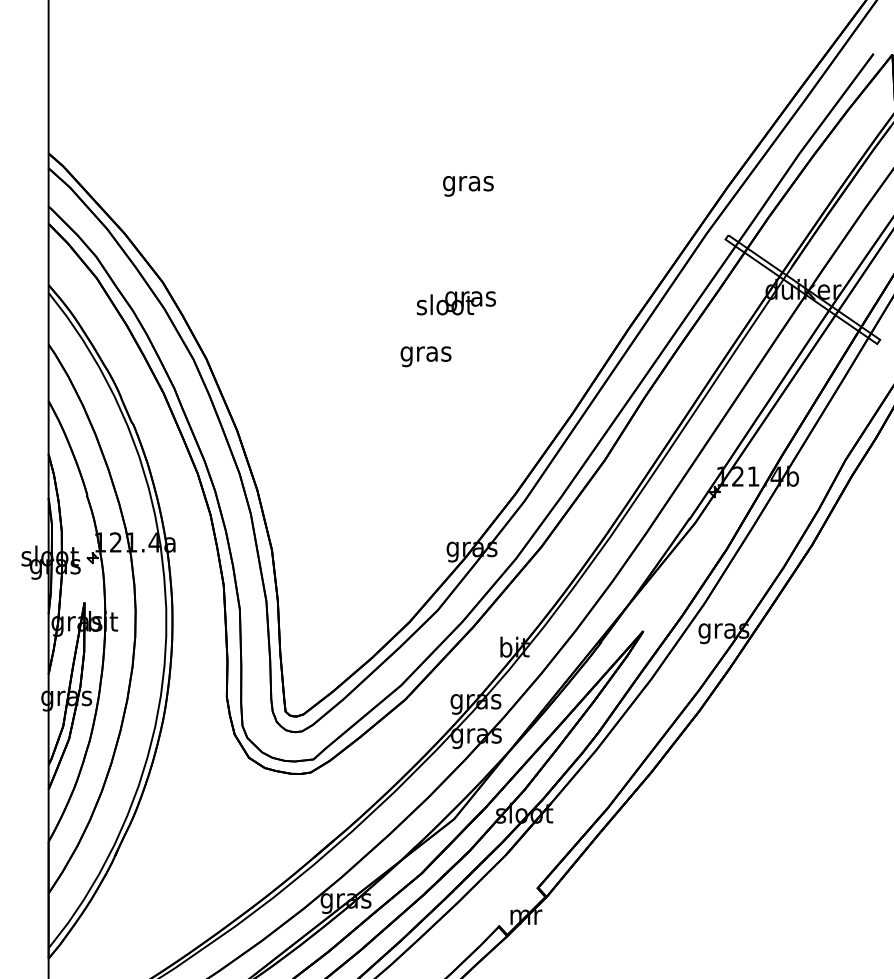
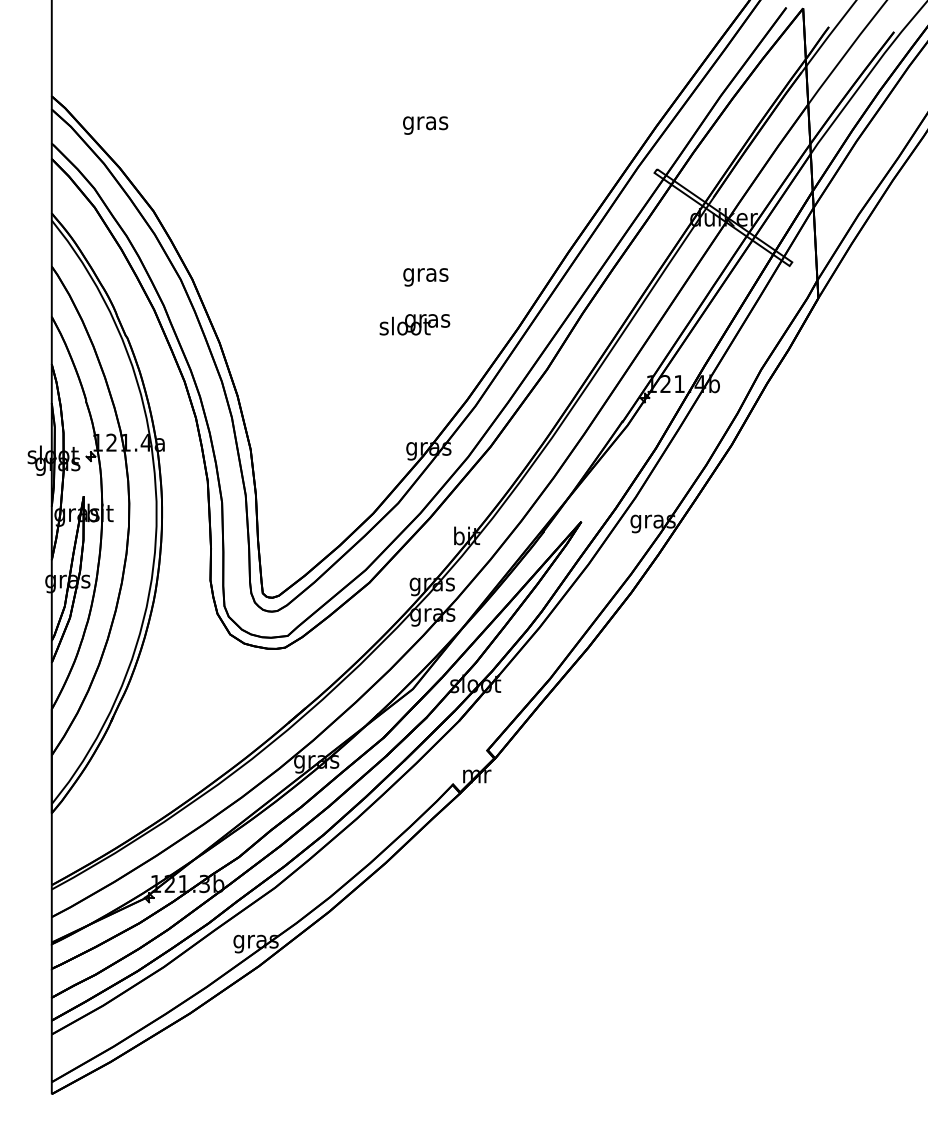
text: (455, 302) -> (414, 324), moved
text: (425, 356) -> (425, 277), moved

